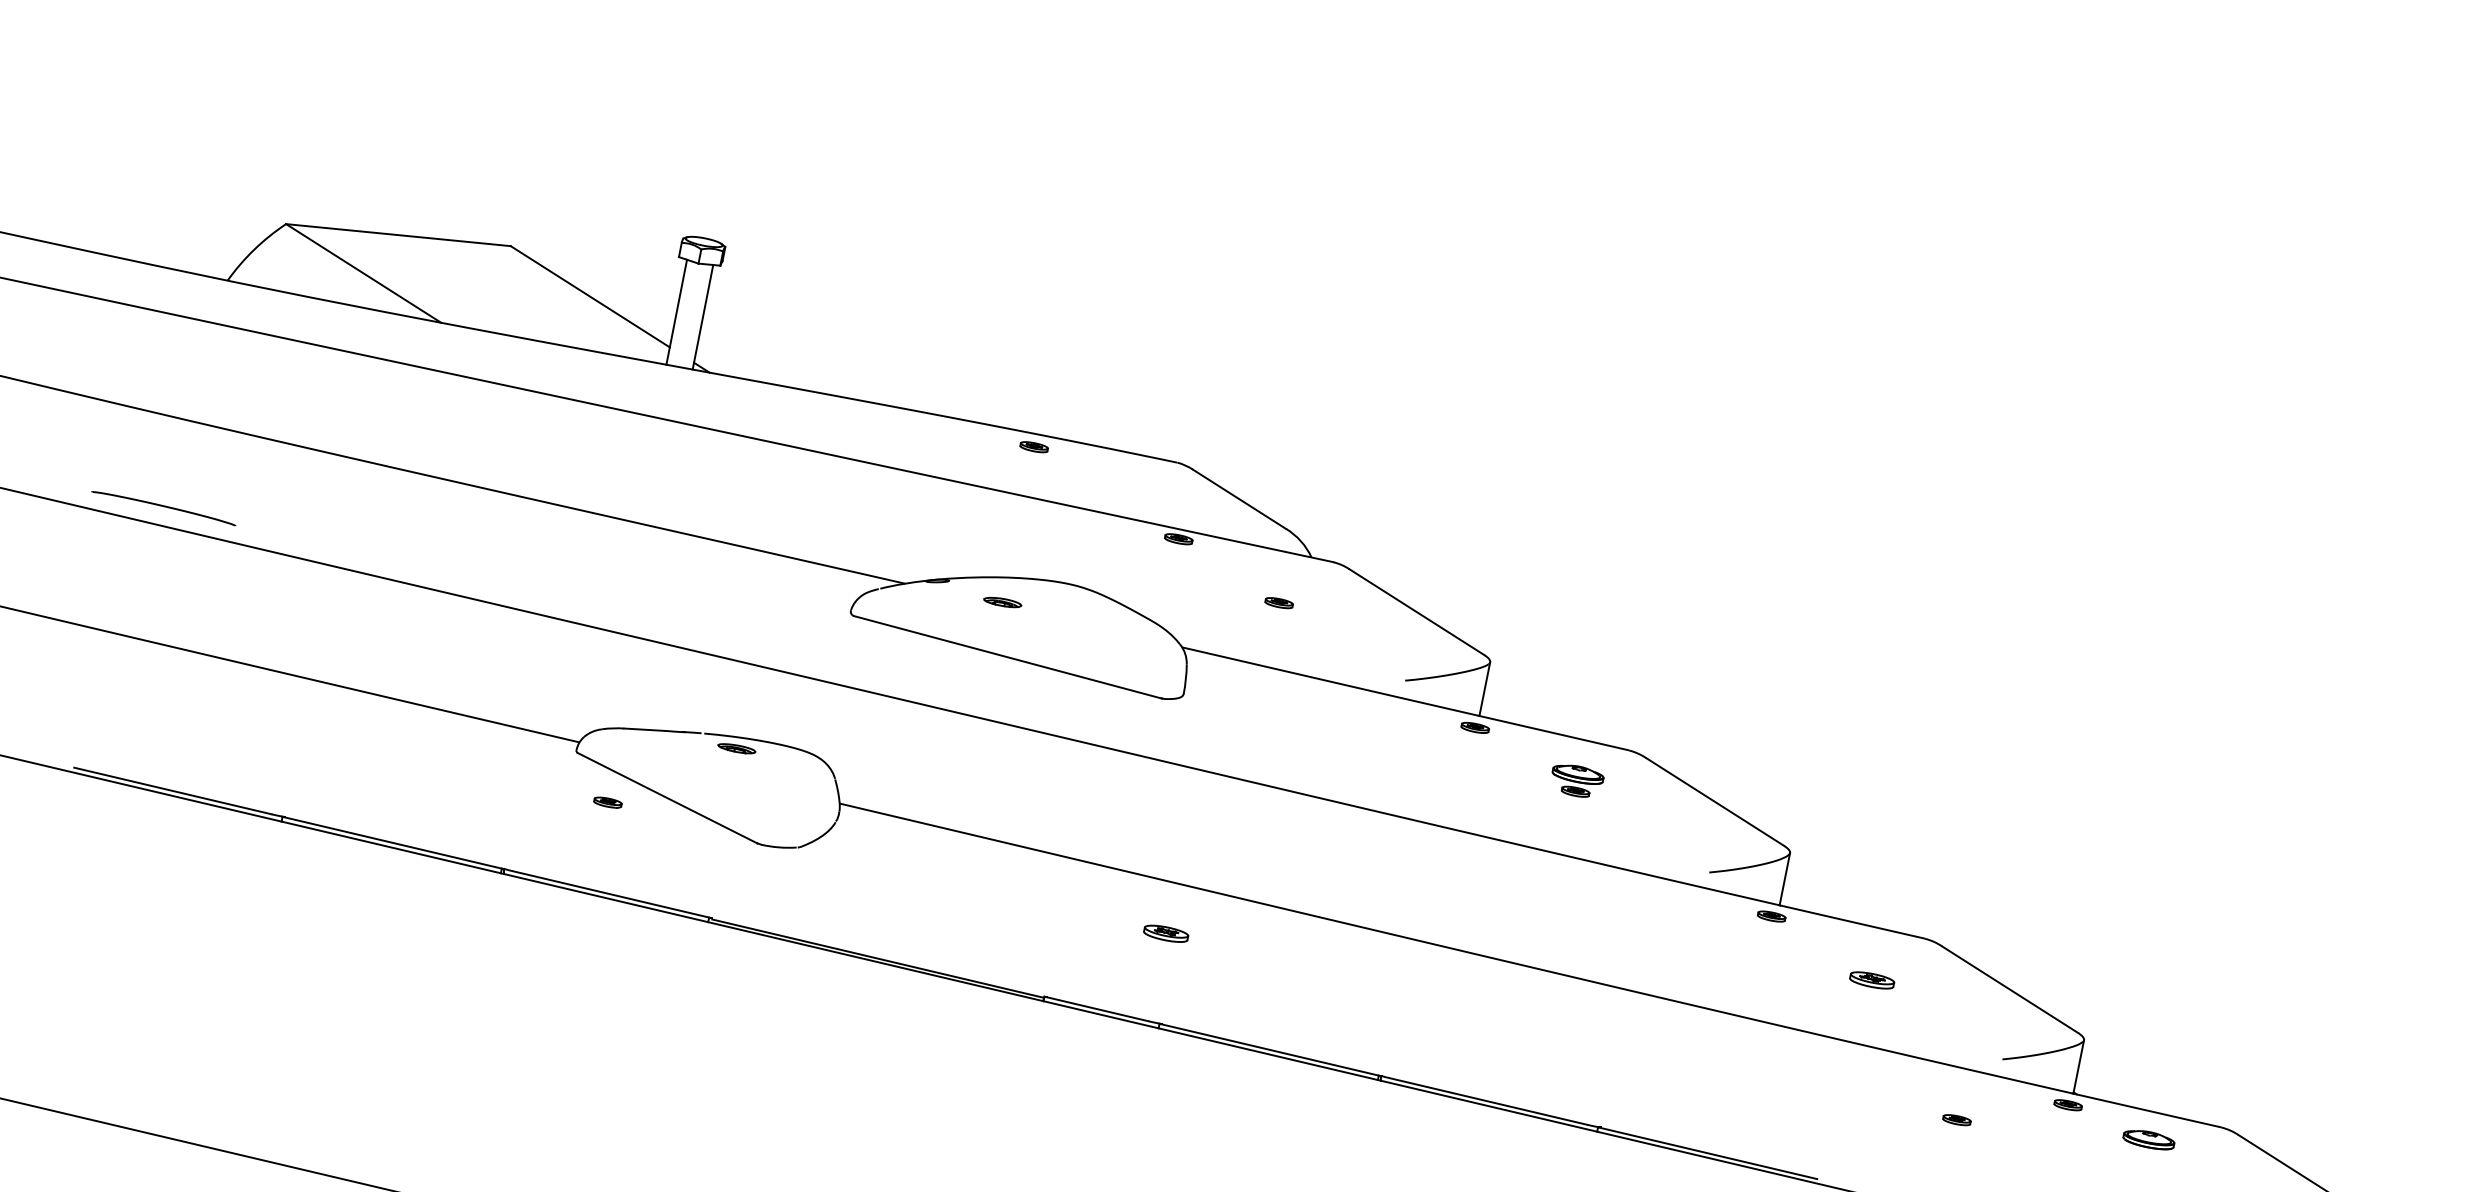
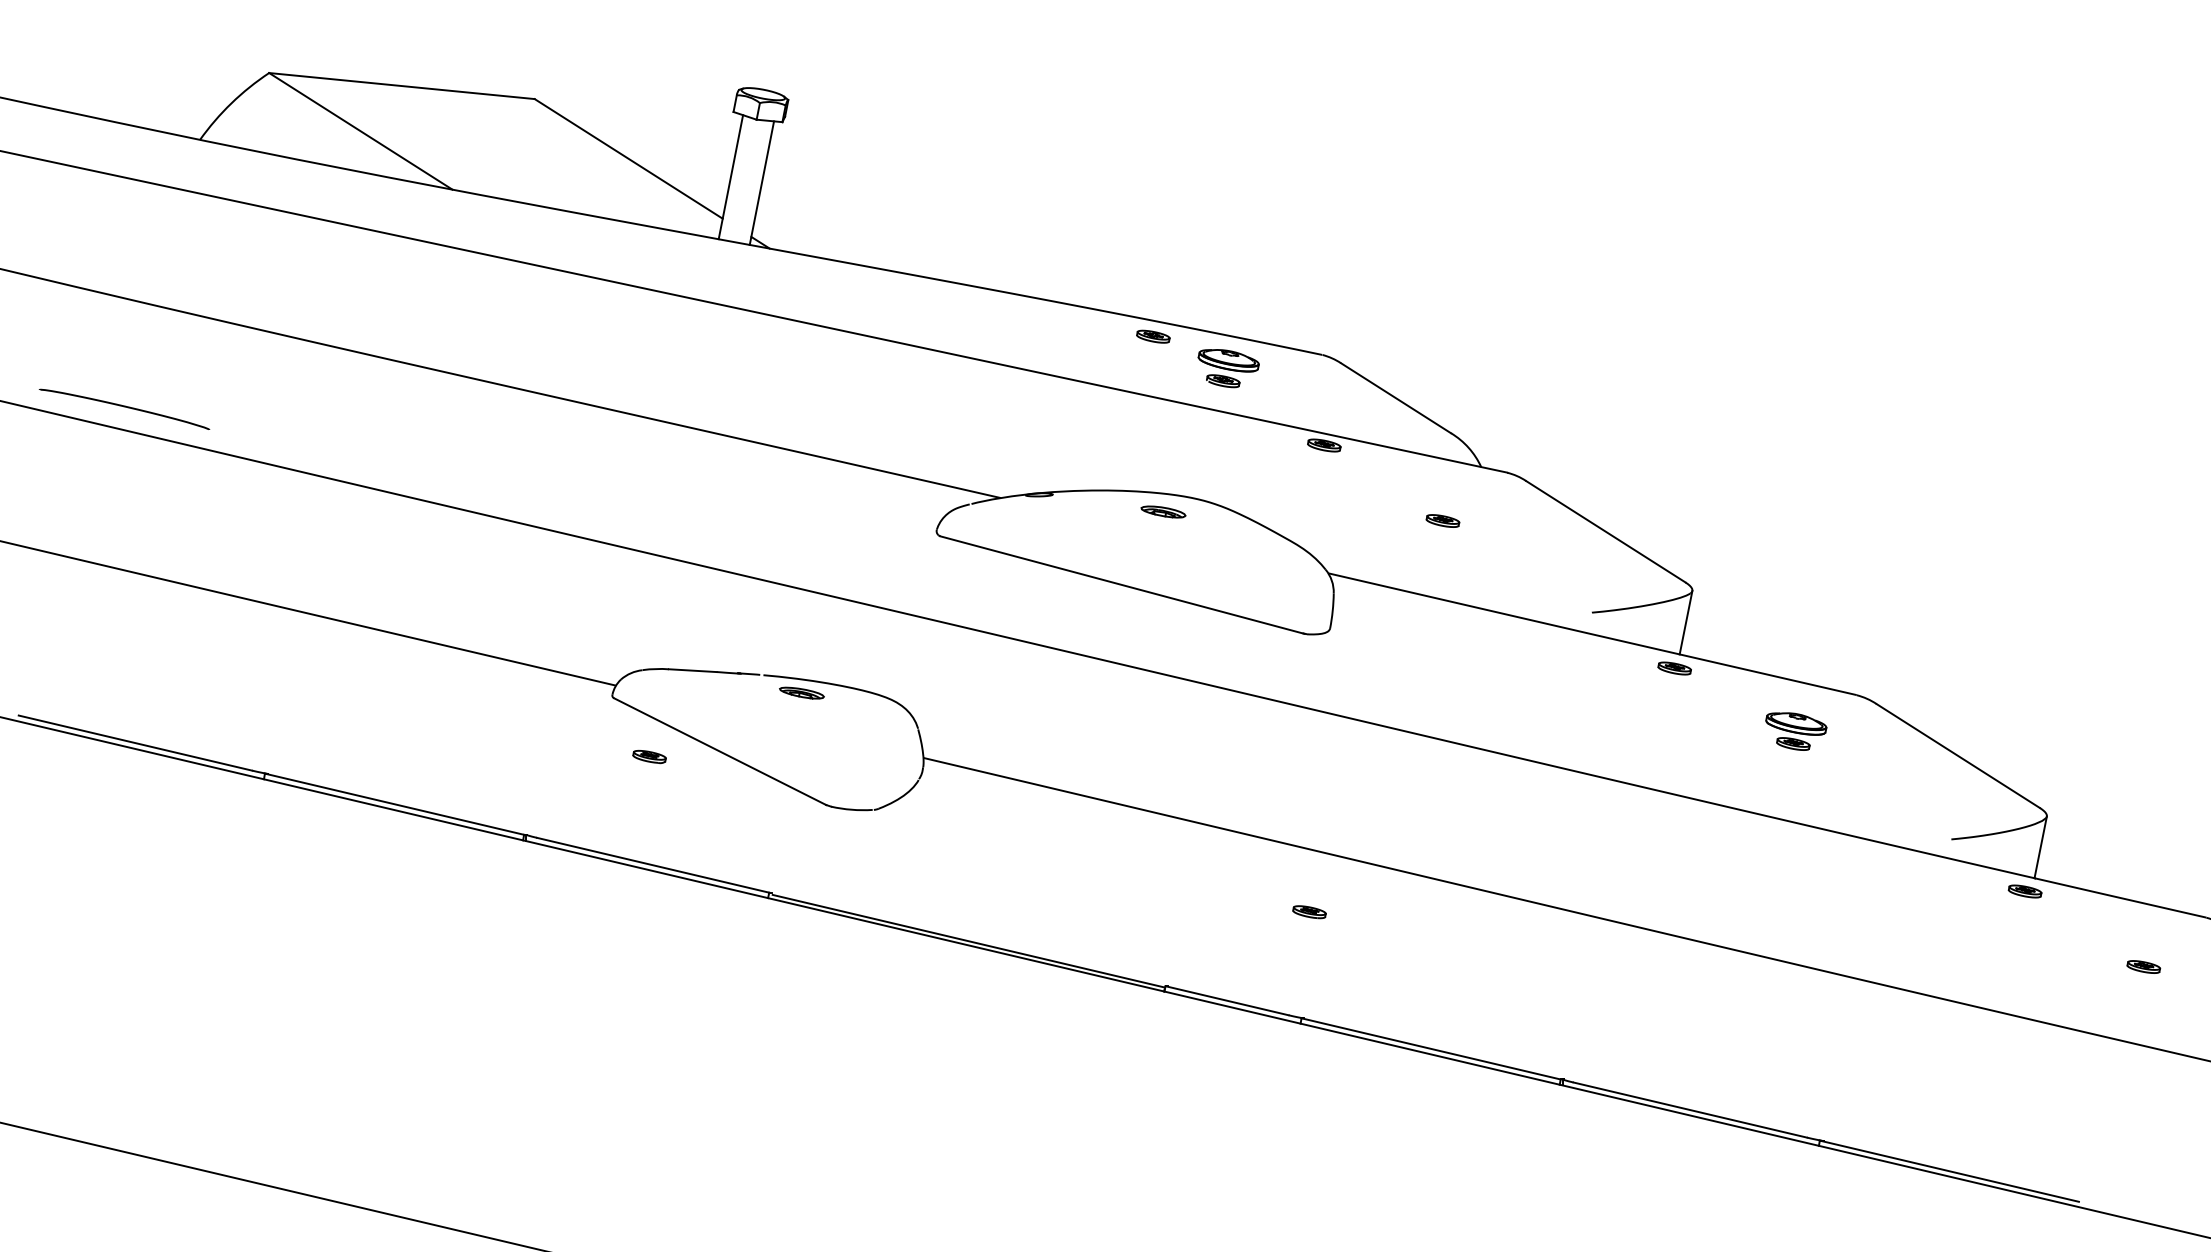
part: (1097, 473) -> (1228, 367), added
part: (1002, 602) -> (1163, 512), moved
part: (1166, 934) -> (1309, 912), size x0.62
part: (1871, 980) -> (2143, 967), size x0.62

